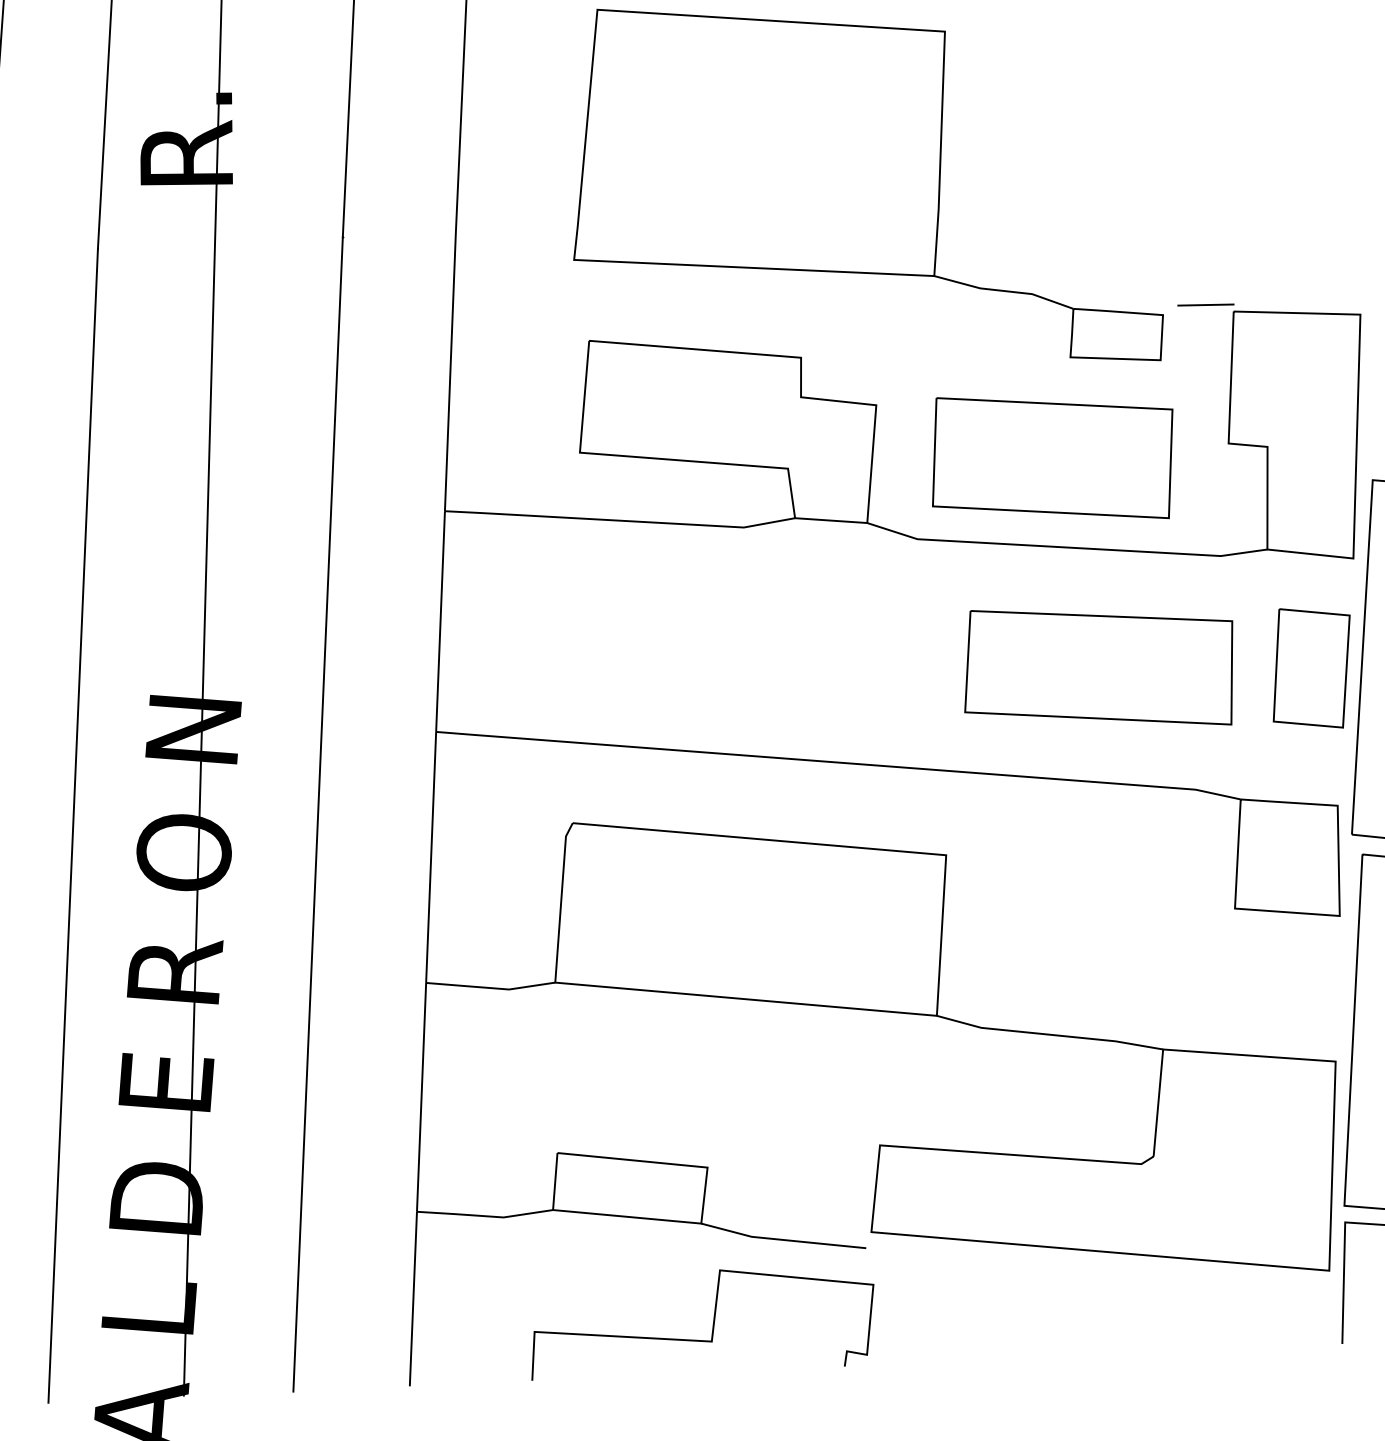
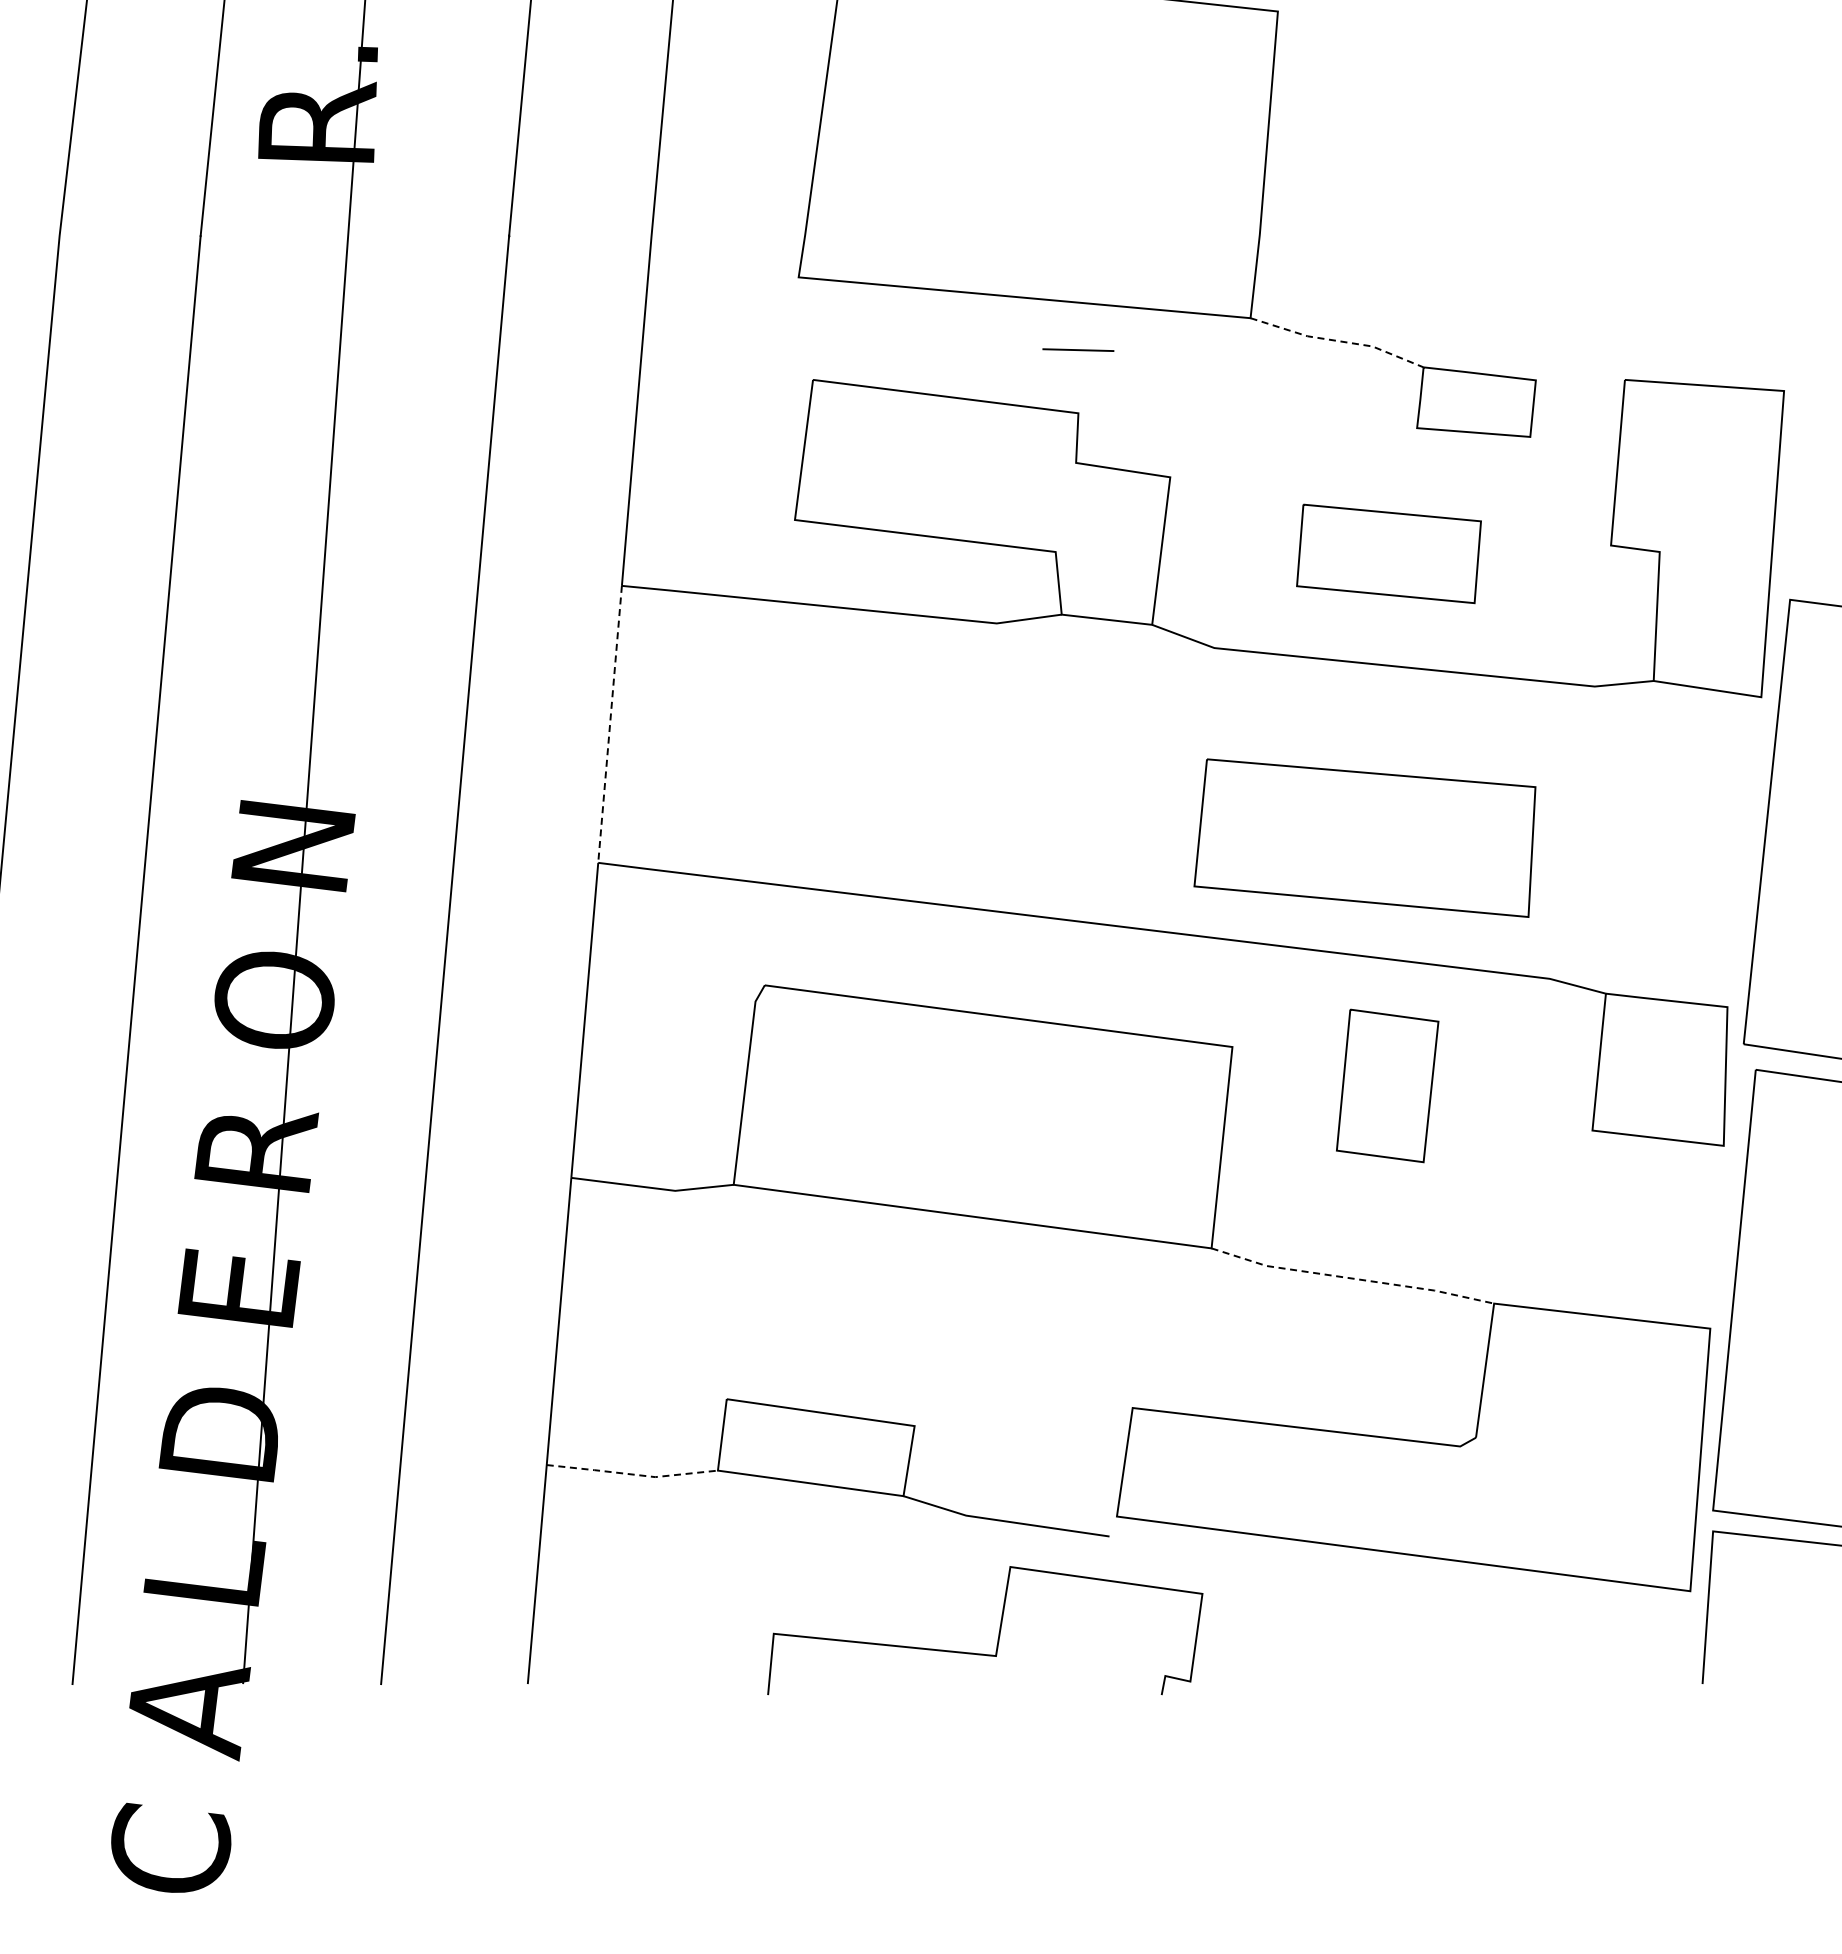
line: (1004, 291) -> (1338, 341), solid -> dashed
line: (1205, 304) -> (1078, 349), moved
part: (1052, 457) -> (1388, 553), size x0.6
line: (440, 621) -> (610, 724), solid -> dashed
part: (1098, 667) -> (1364, 837), moved
part: (1311, 668) -> (1387, 1085), moved
line: (1049, 1034) -> (1352, 1278), solid -> dashed
line: (484, 1216) -> (631, 1474), solid -> dashed
curve: (712, 1322) -> (998, 1632), moved

